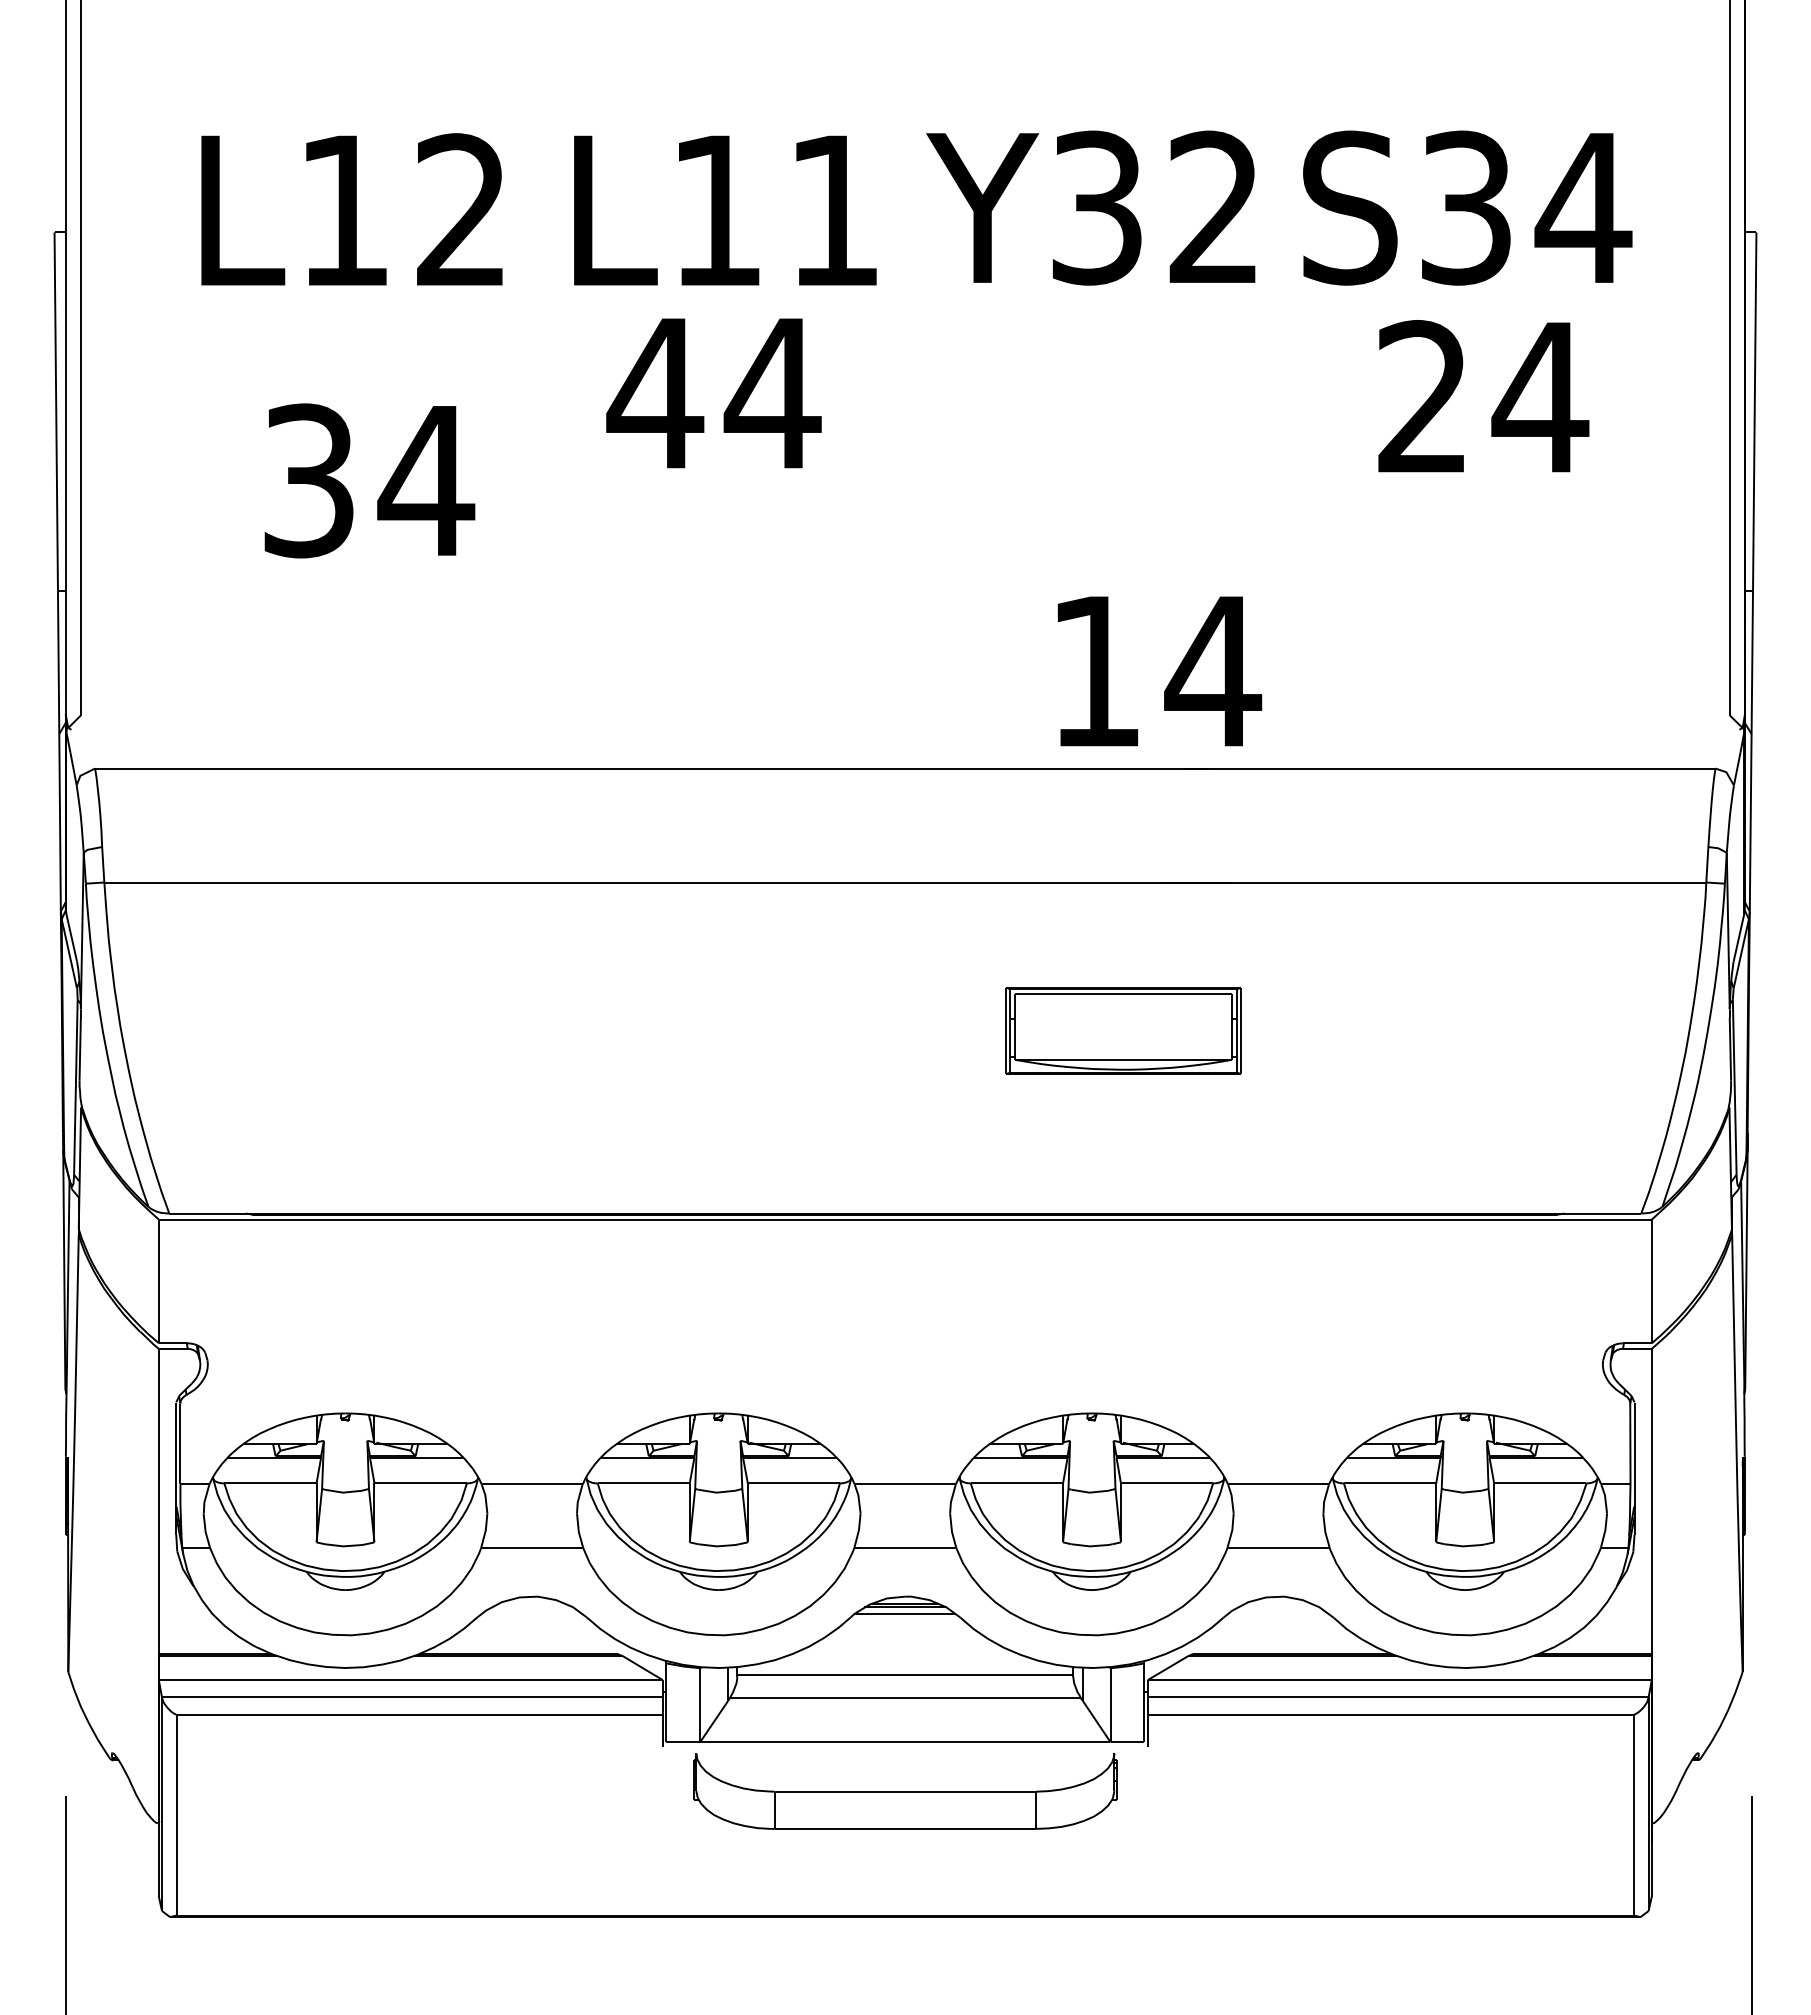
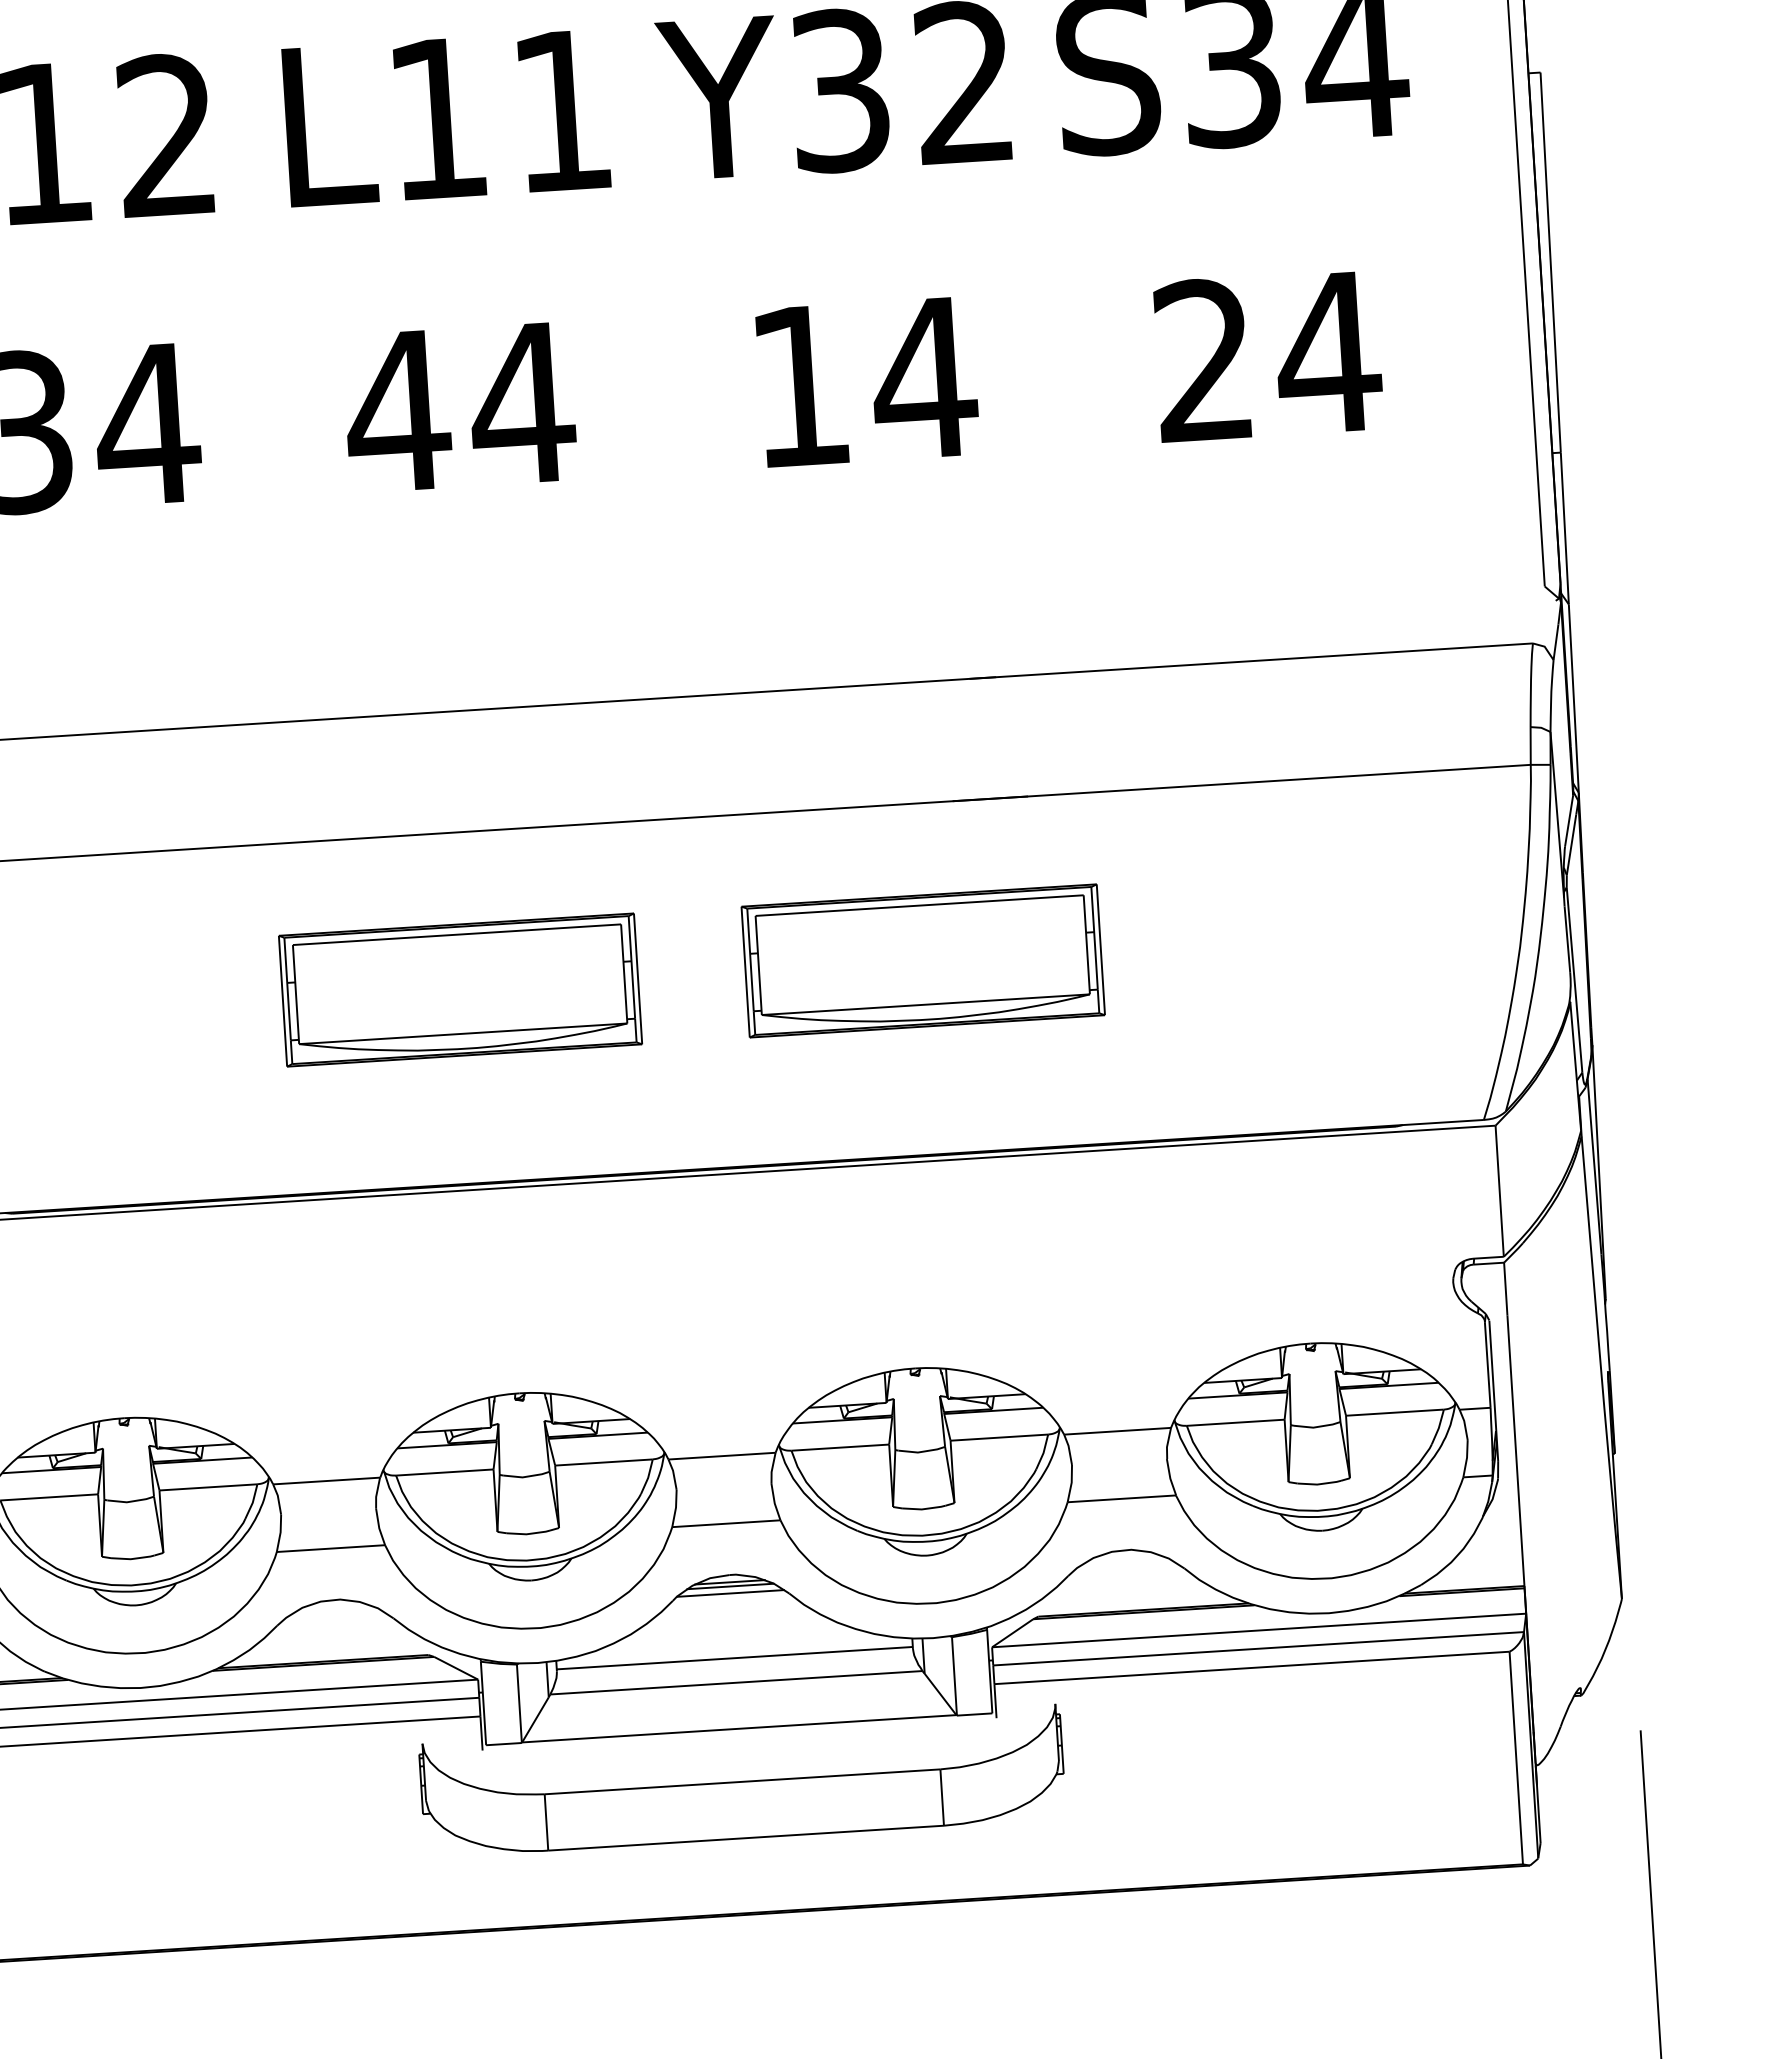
text: (713, 393) -> (459, 407), moved
text: (1483, 396) -> (1267, 355), moved
text: (1159, 671) -> (867, 382), moved
part: (687, 1030) -> (461, 989), added
part: (1123, 1030) -> (923, 960), size x1.43
part: (905, 1791) -> (742, 1781), size x1.43

